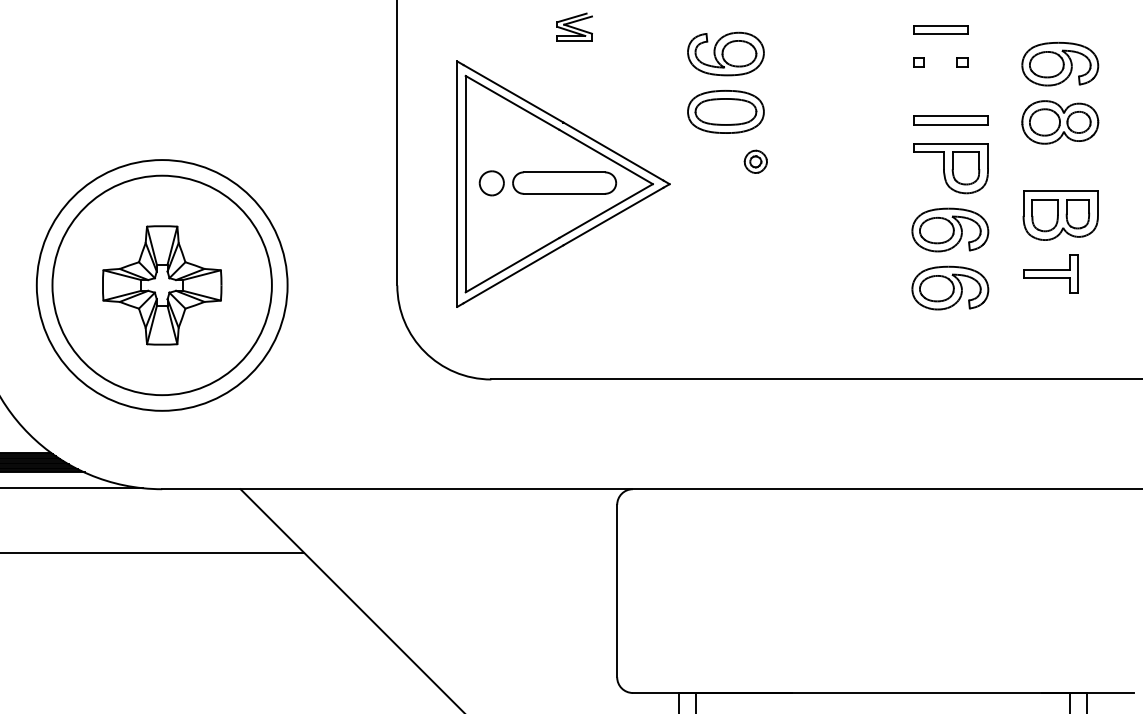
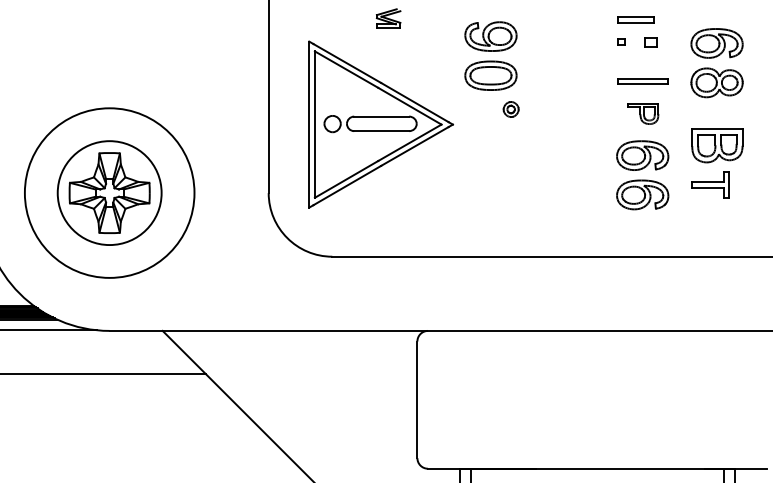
part: (961, 61) -> (650, 41), size x1.6
part: (951, 167) -> (643, 113), size x0.6
circle: (161, 284) -> (109, 192), size x0.7

